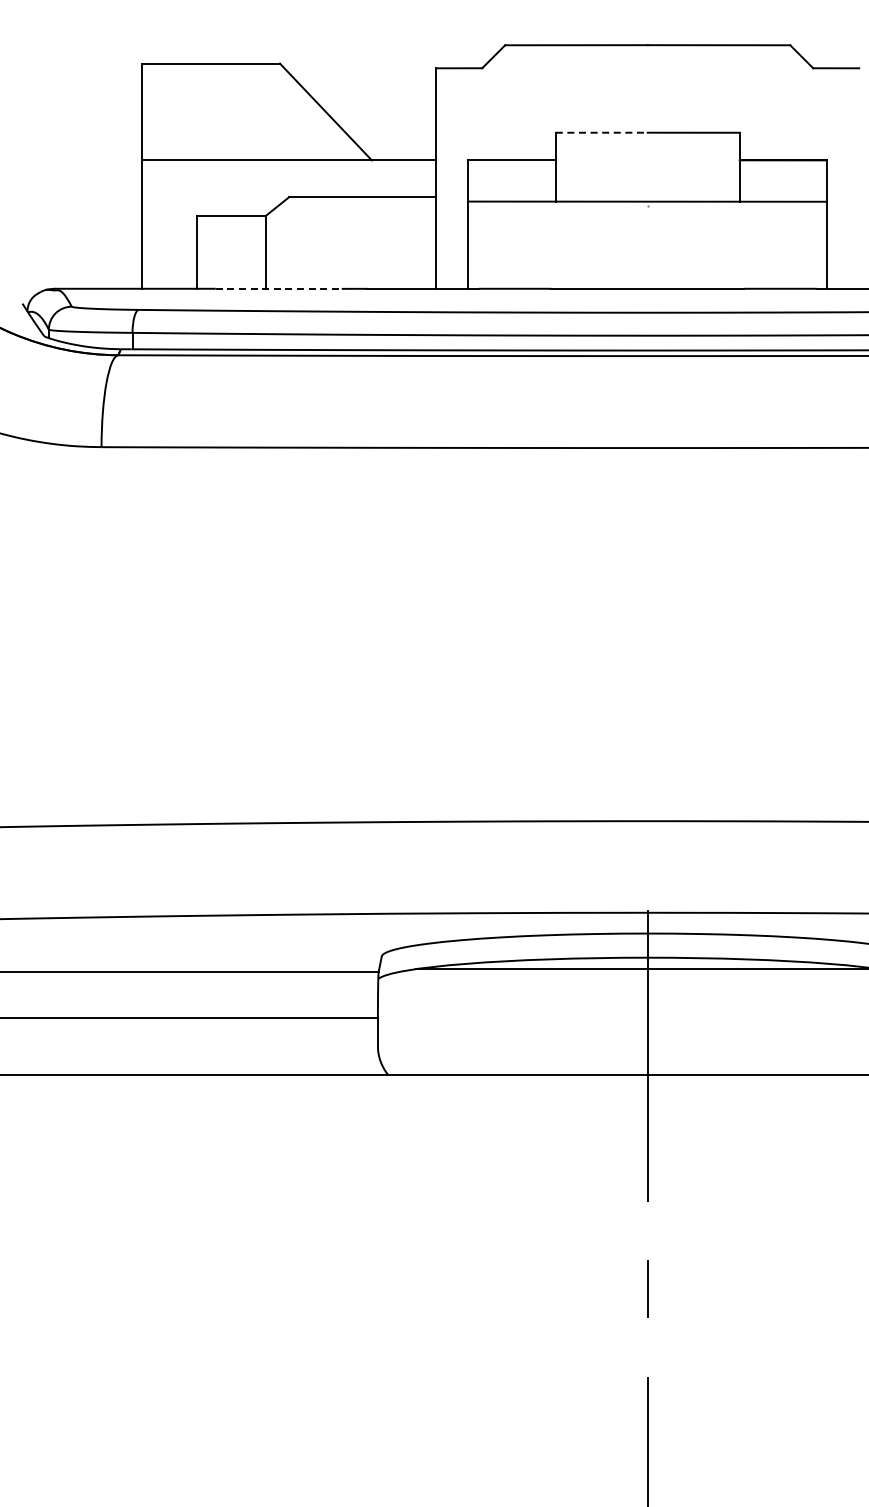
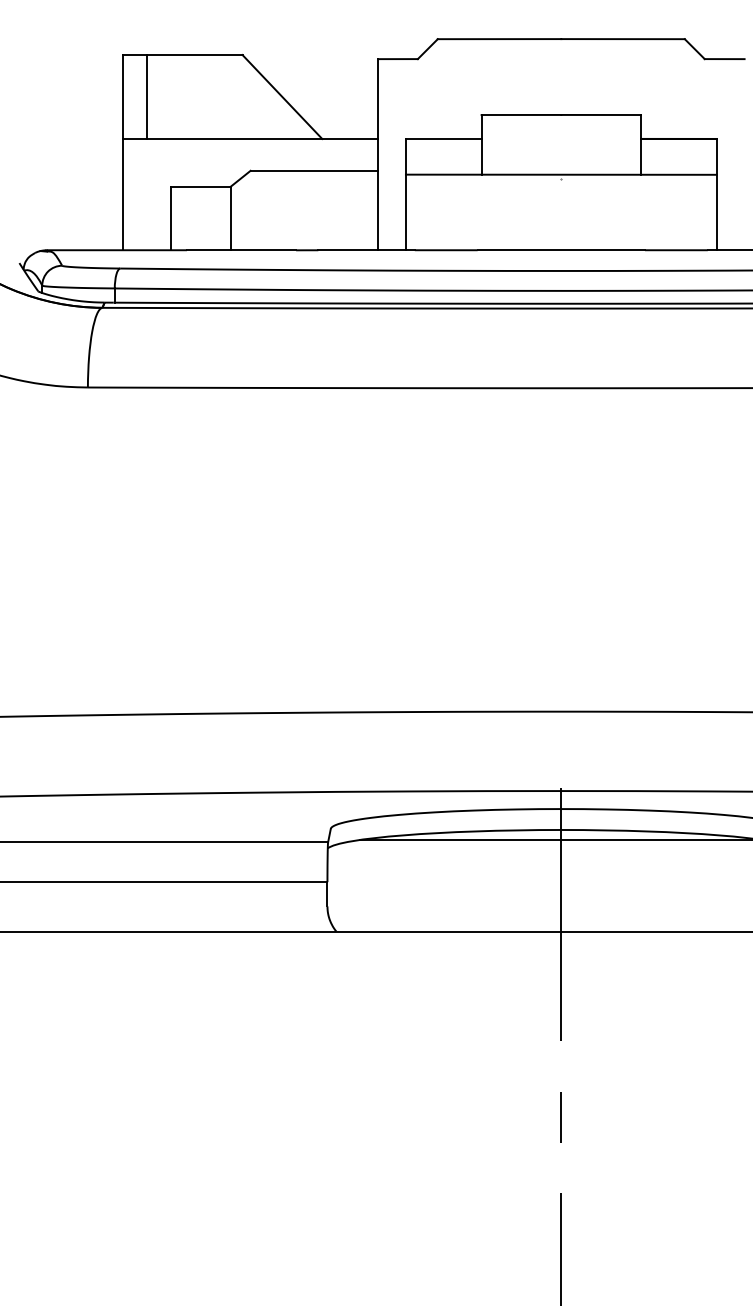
line: (169, 111) -> (146, 96), added
line: (601, 132) -> (521, 114), dashed -> solid
line: (278, 288) -> (241, 249), dashed -> solid

